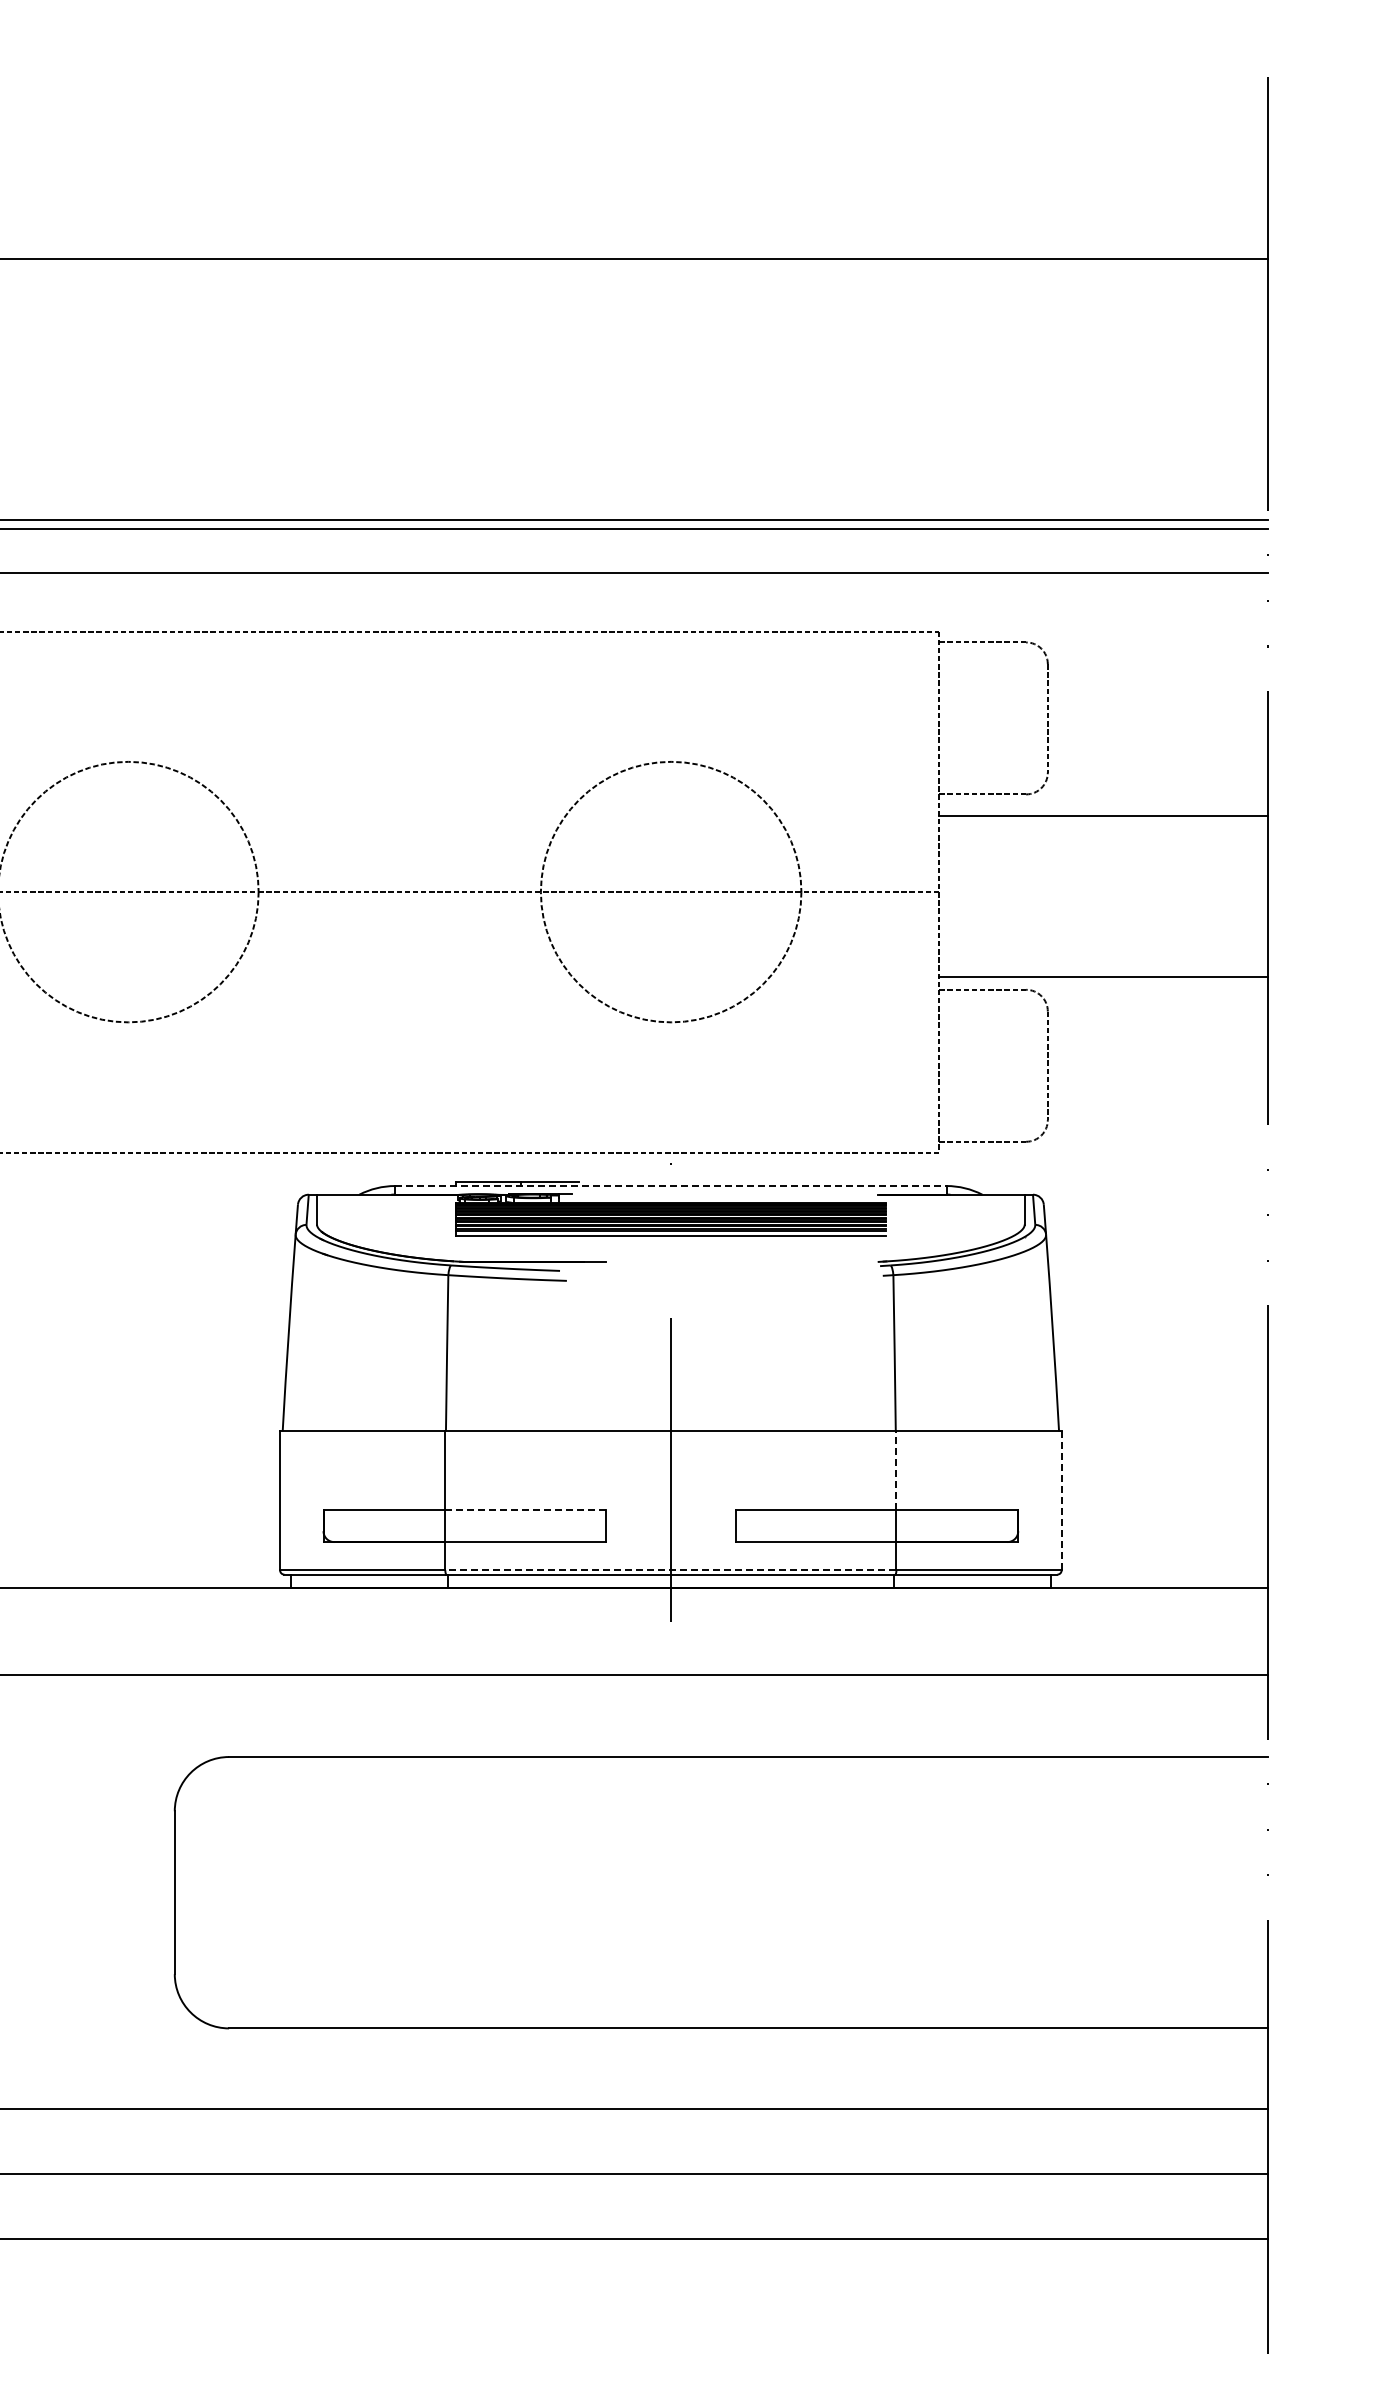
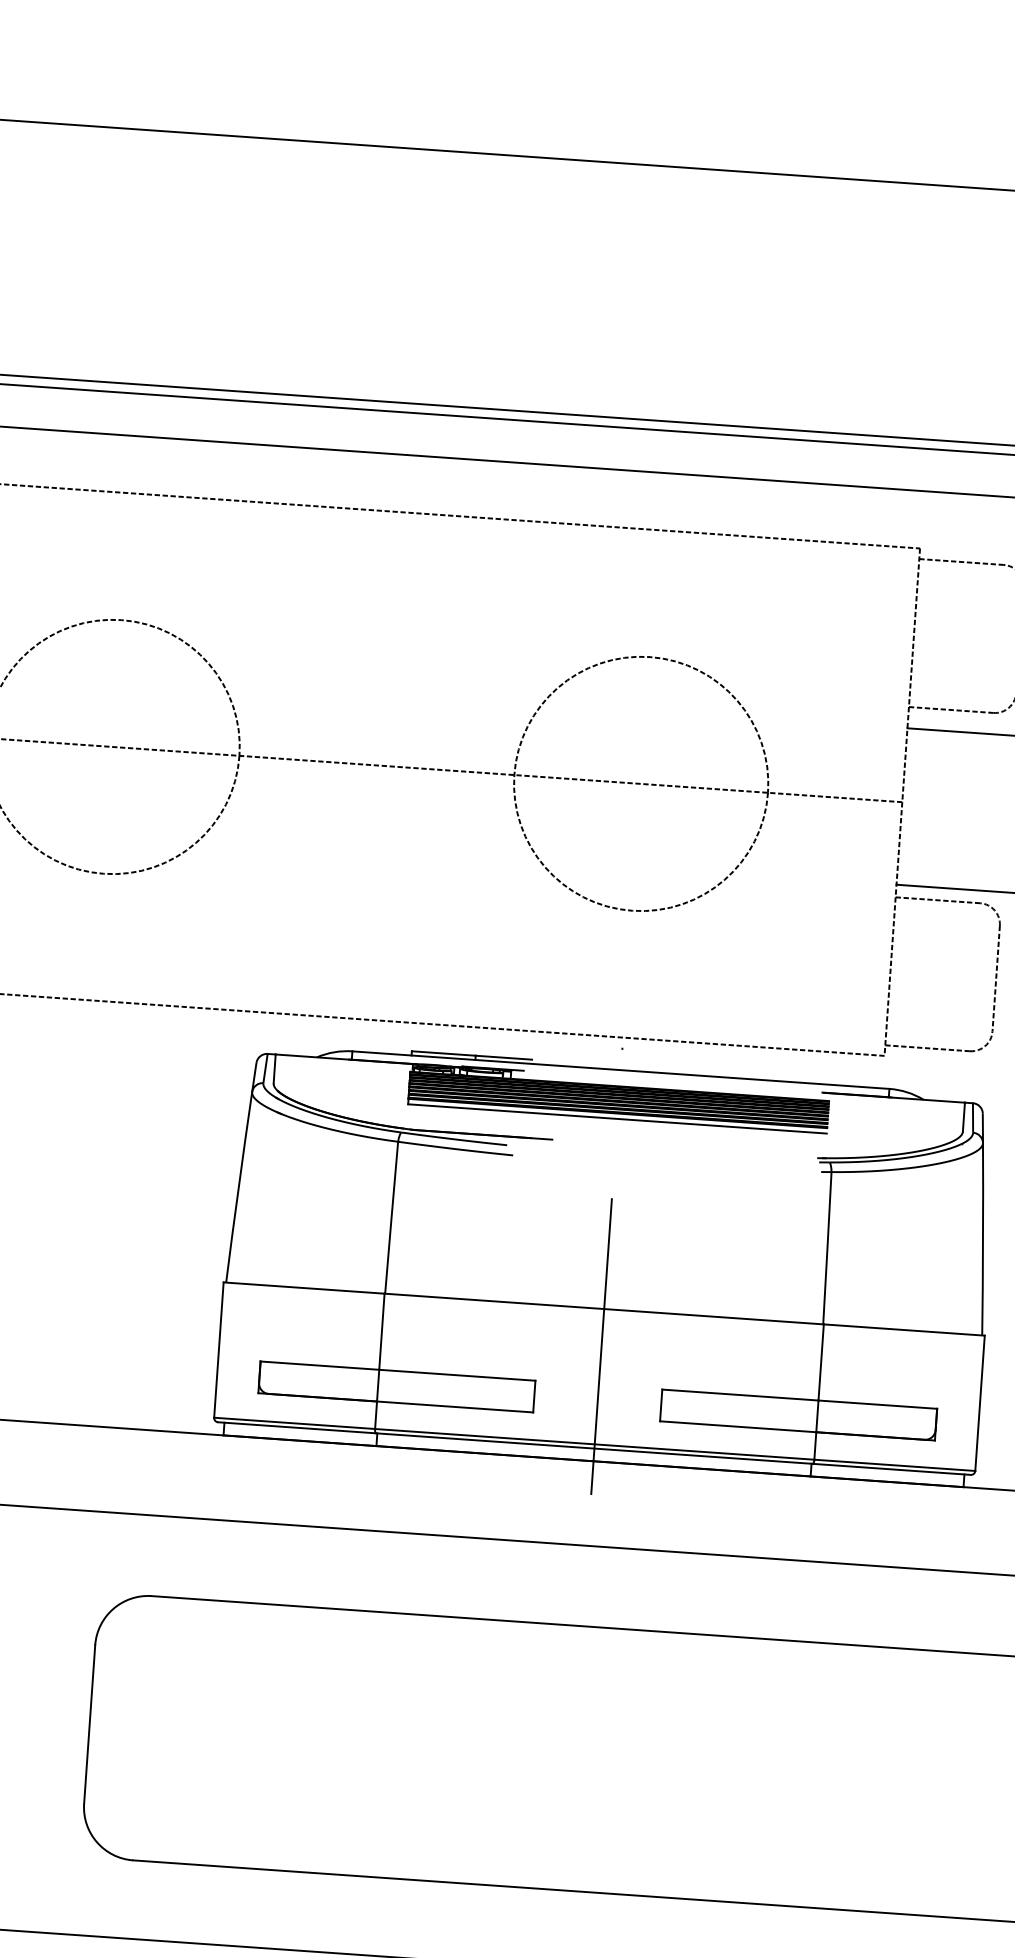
line: (670, 1186) -> (620, 1070), dashed -> solid
line: (896, 1469) -> (821, 1361), dashed -> solid
line: (1061, 1500) -> (979, 1402), dashed -> solid
line: (526, 1509) -> (458, 1375), dashed -> solid
line: (670, 1570) -> (594, 1444), dashed -> solid

